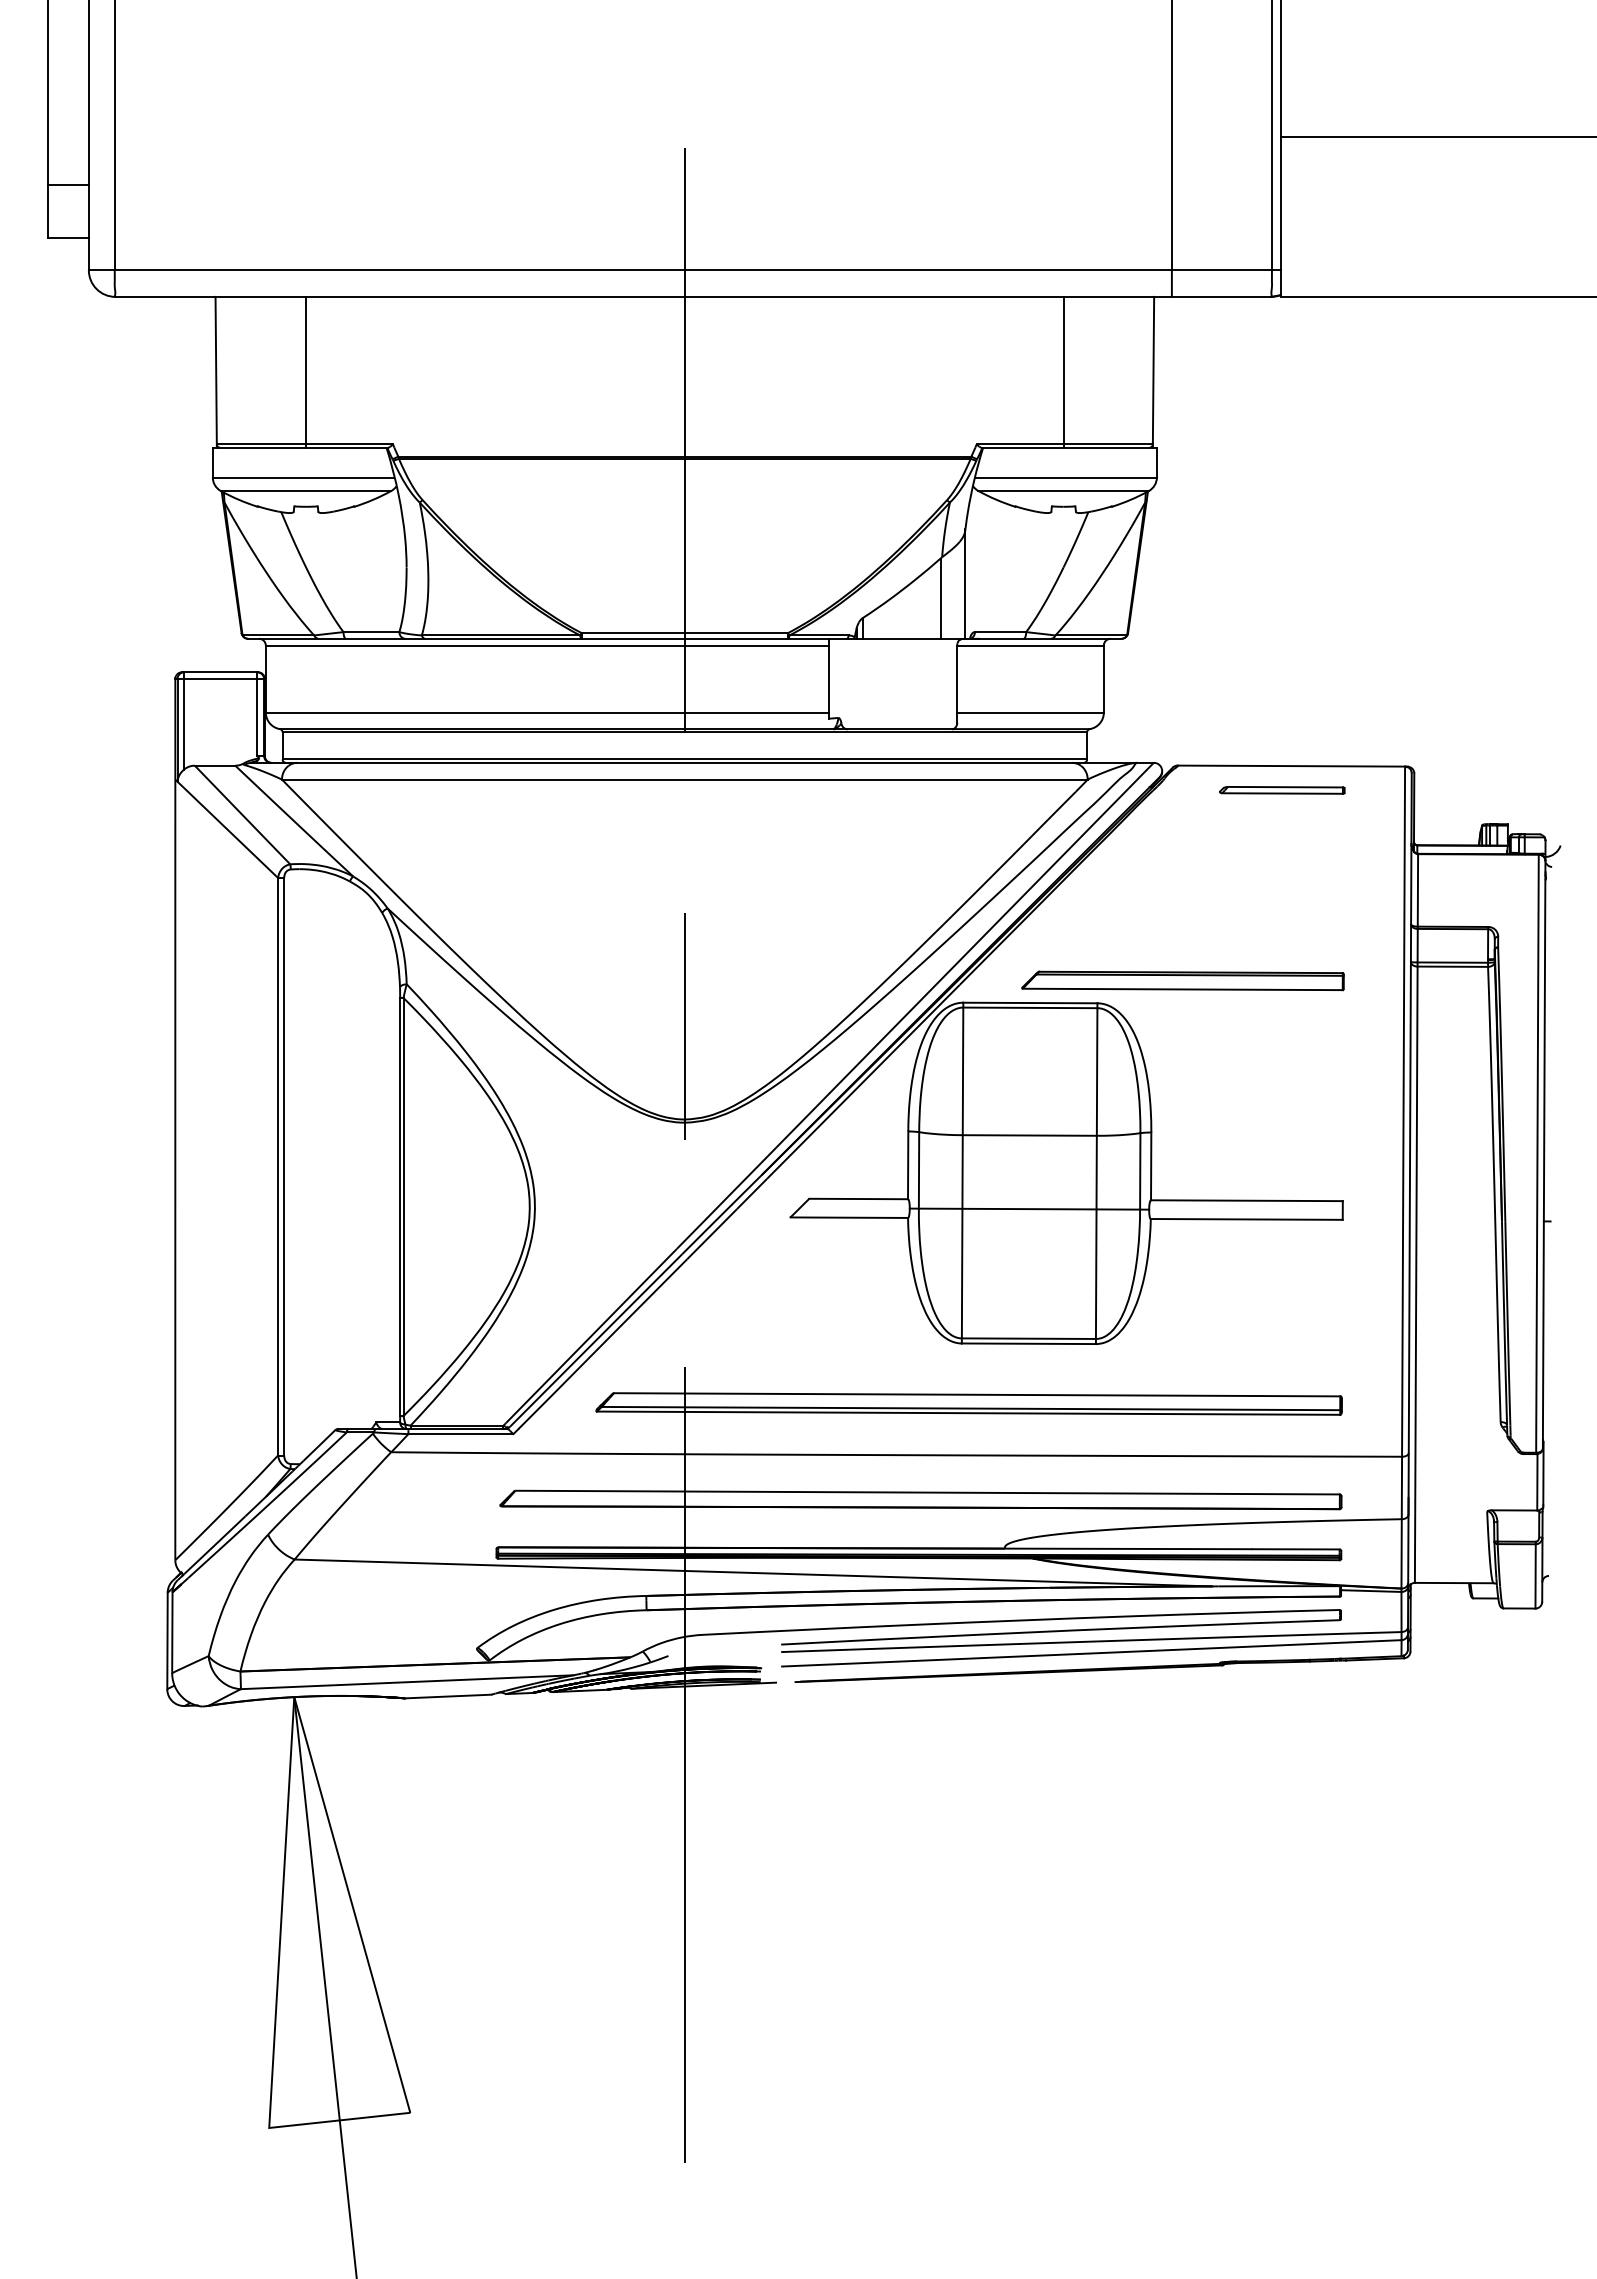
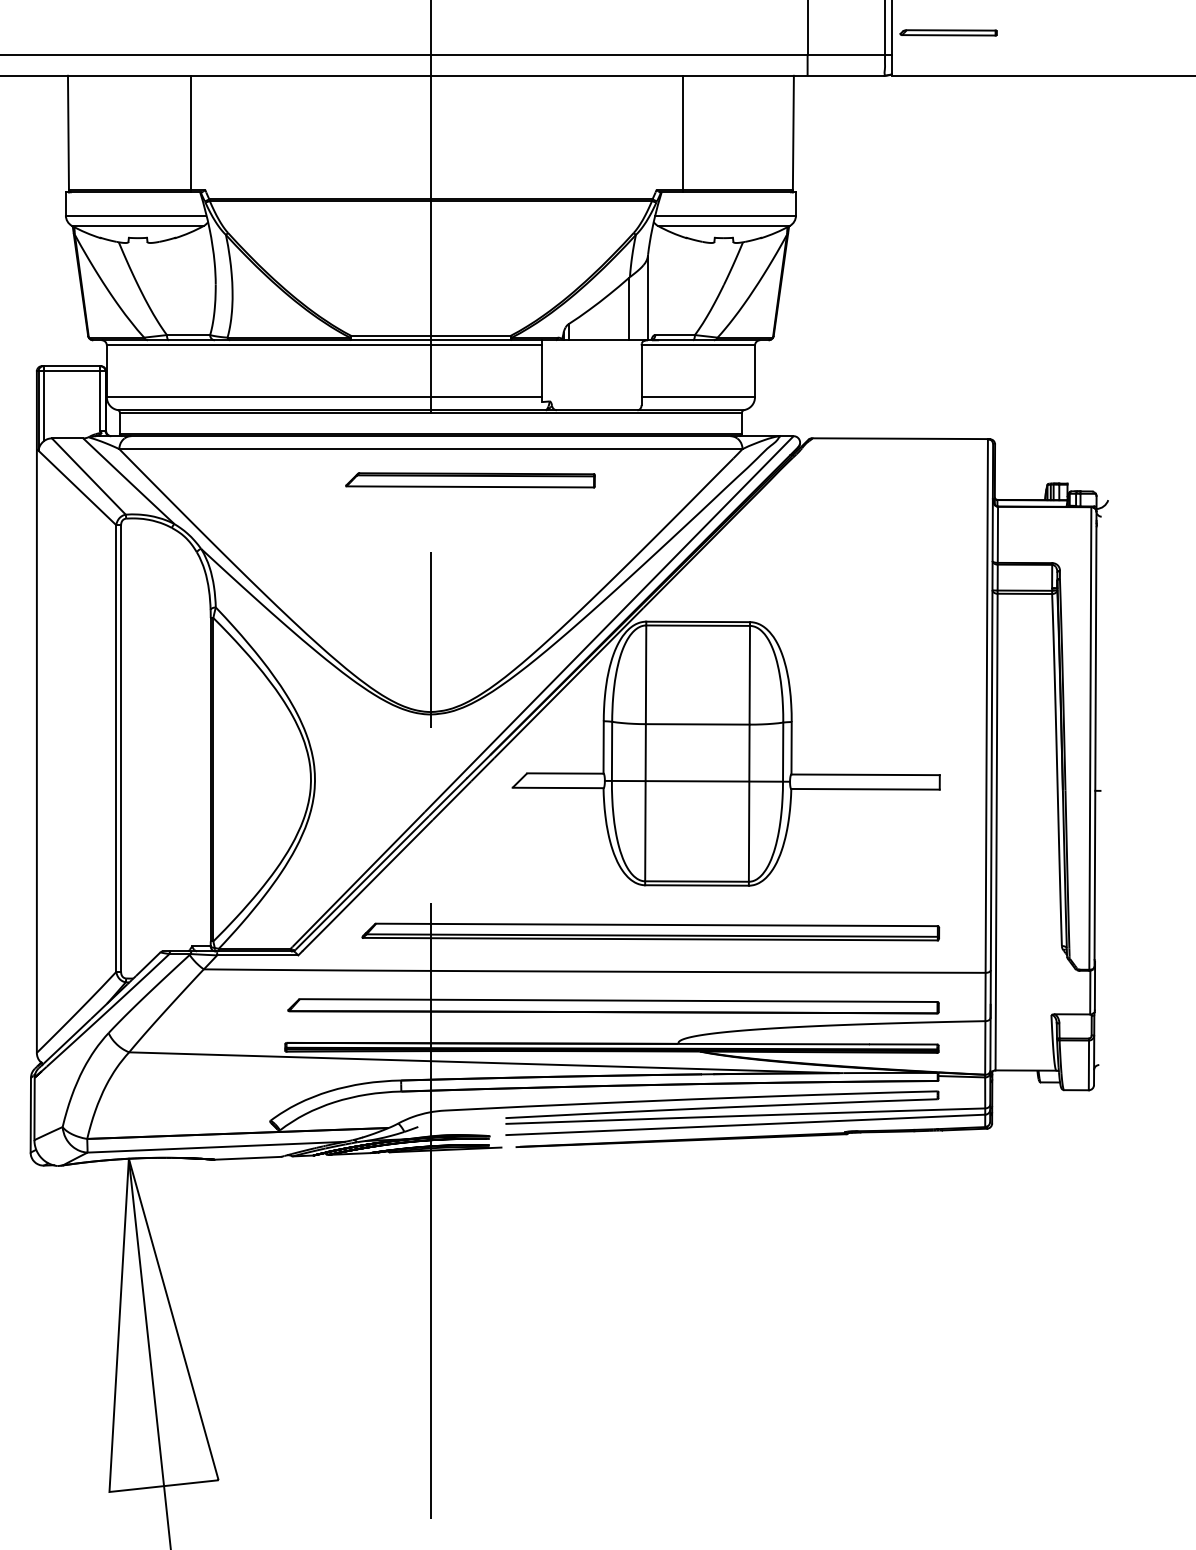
line: (306, 371) -> (191, 133), moved
line: (1063, 371) -> (682, 133), moved
part: (1282, 790) -> (948, 32), moved
part: (1182, 980) -> (470, 480), moved

